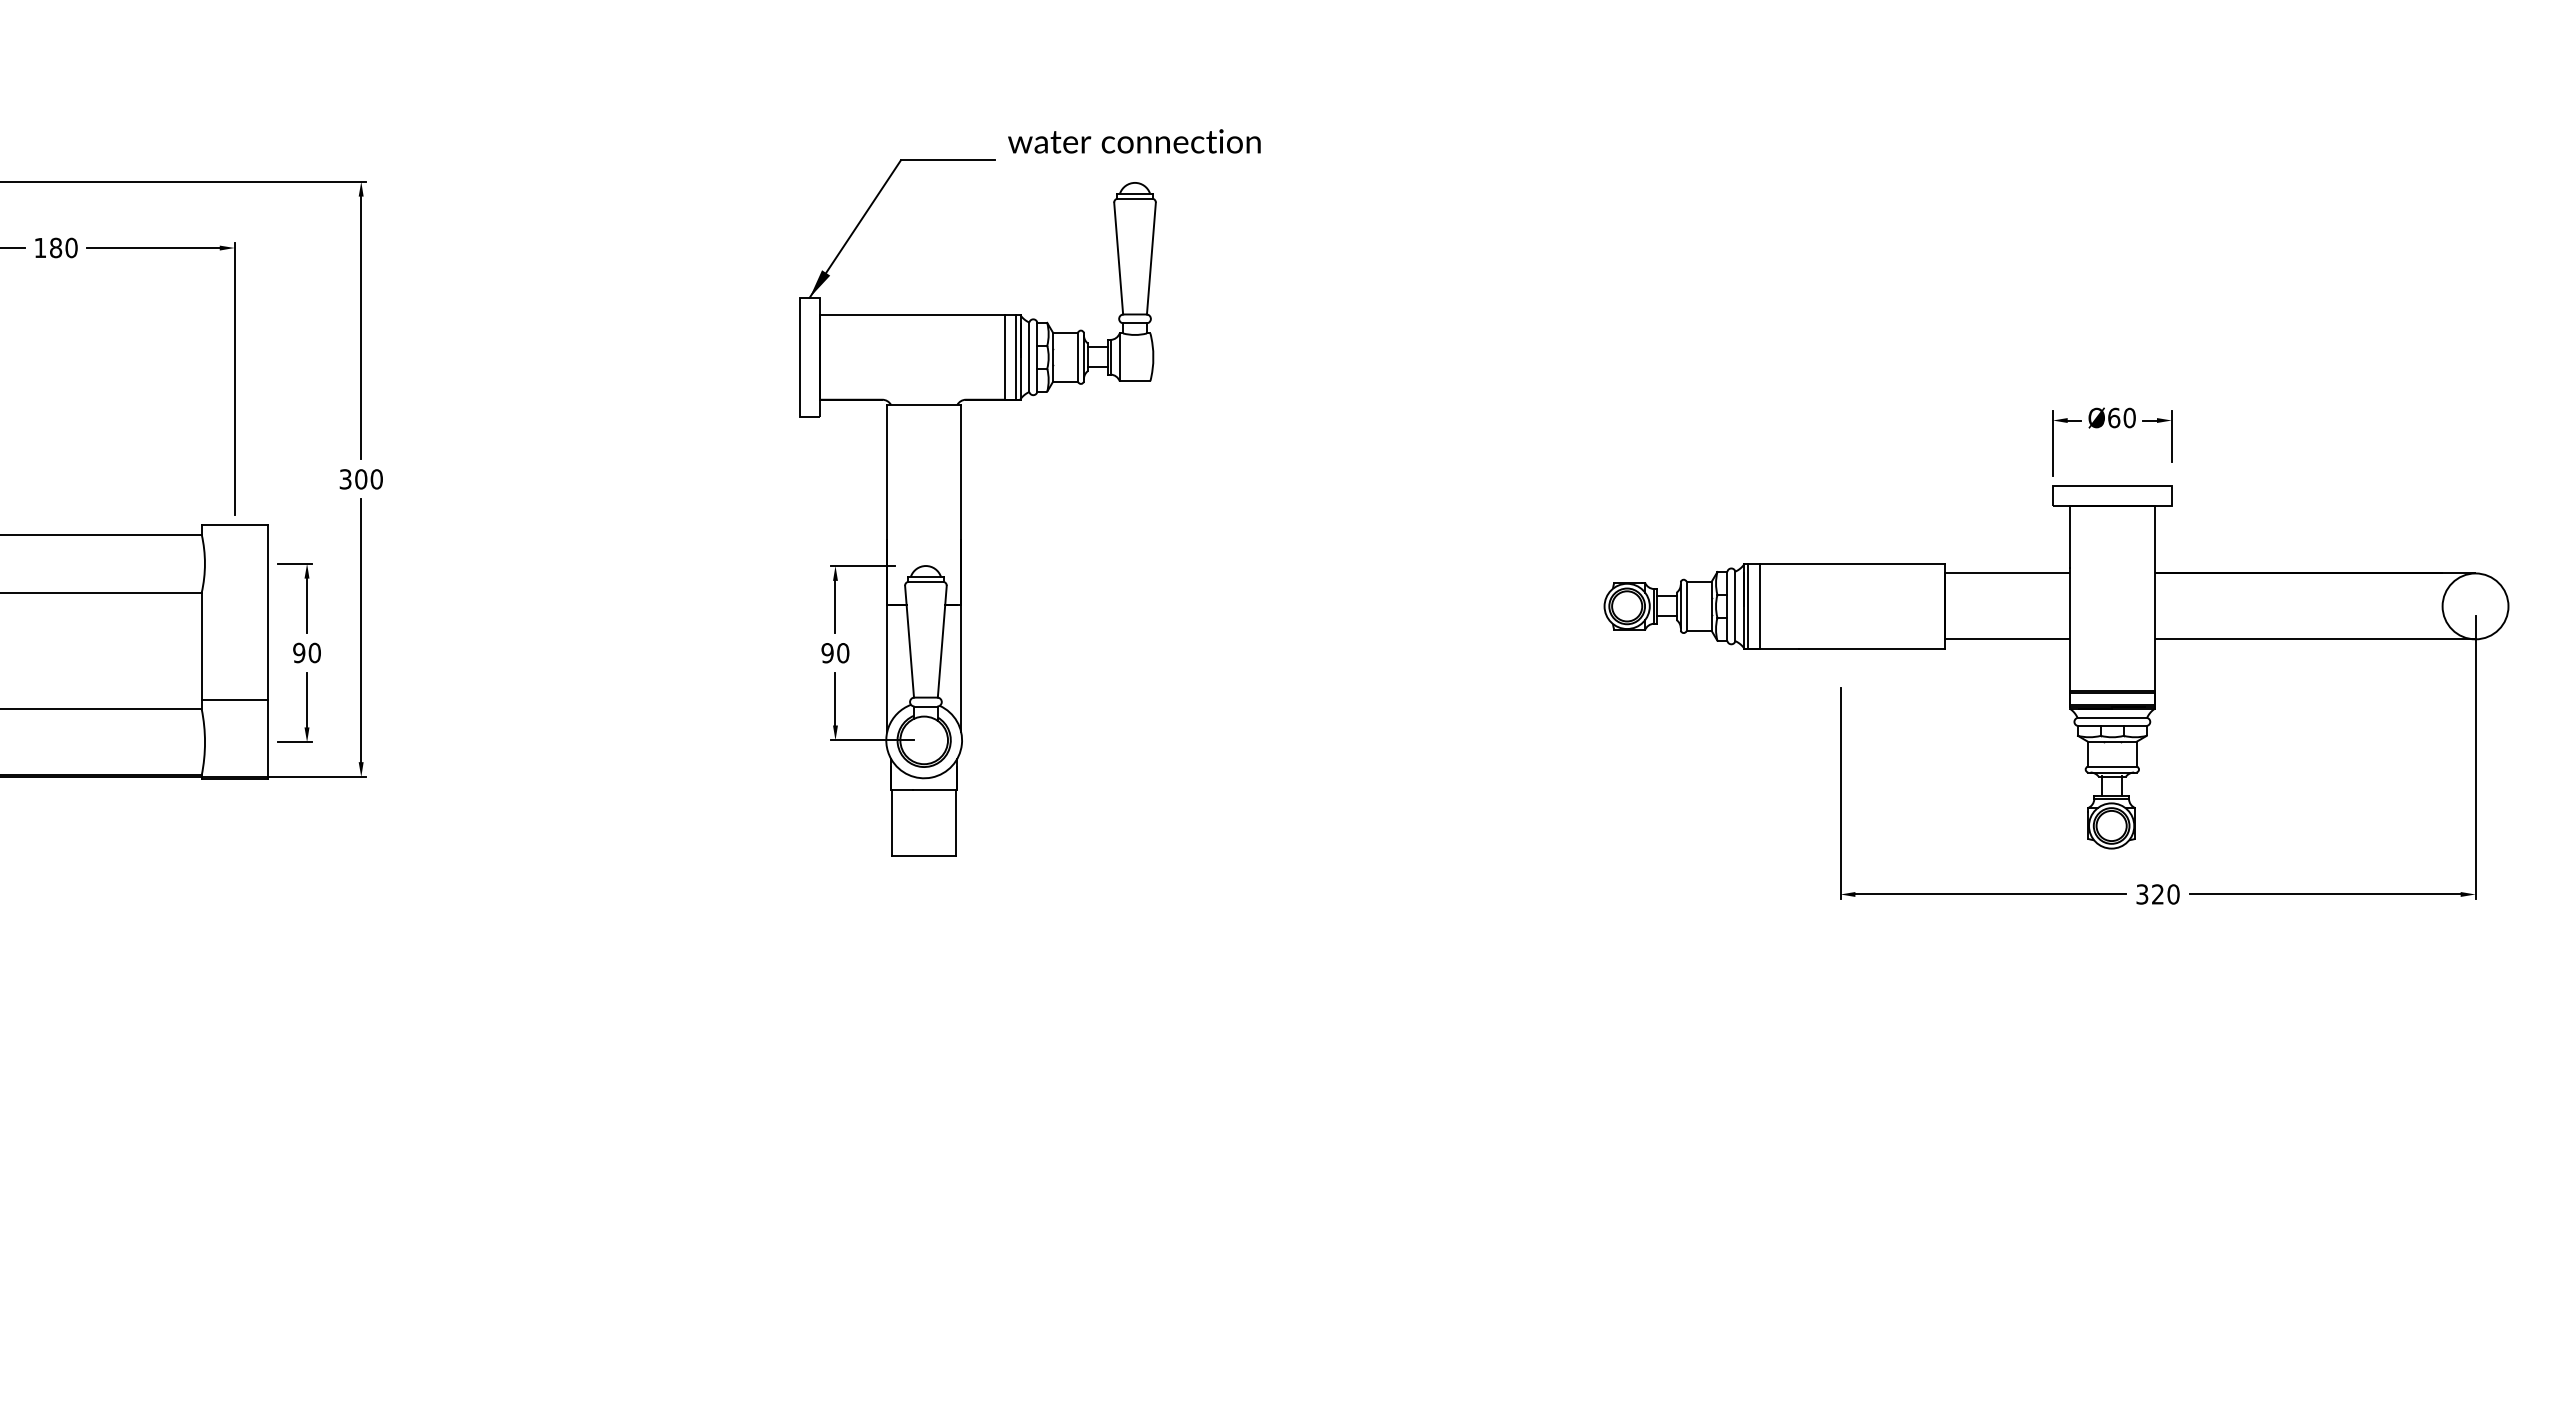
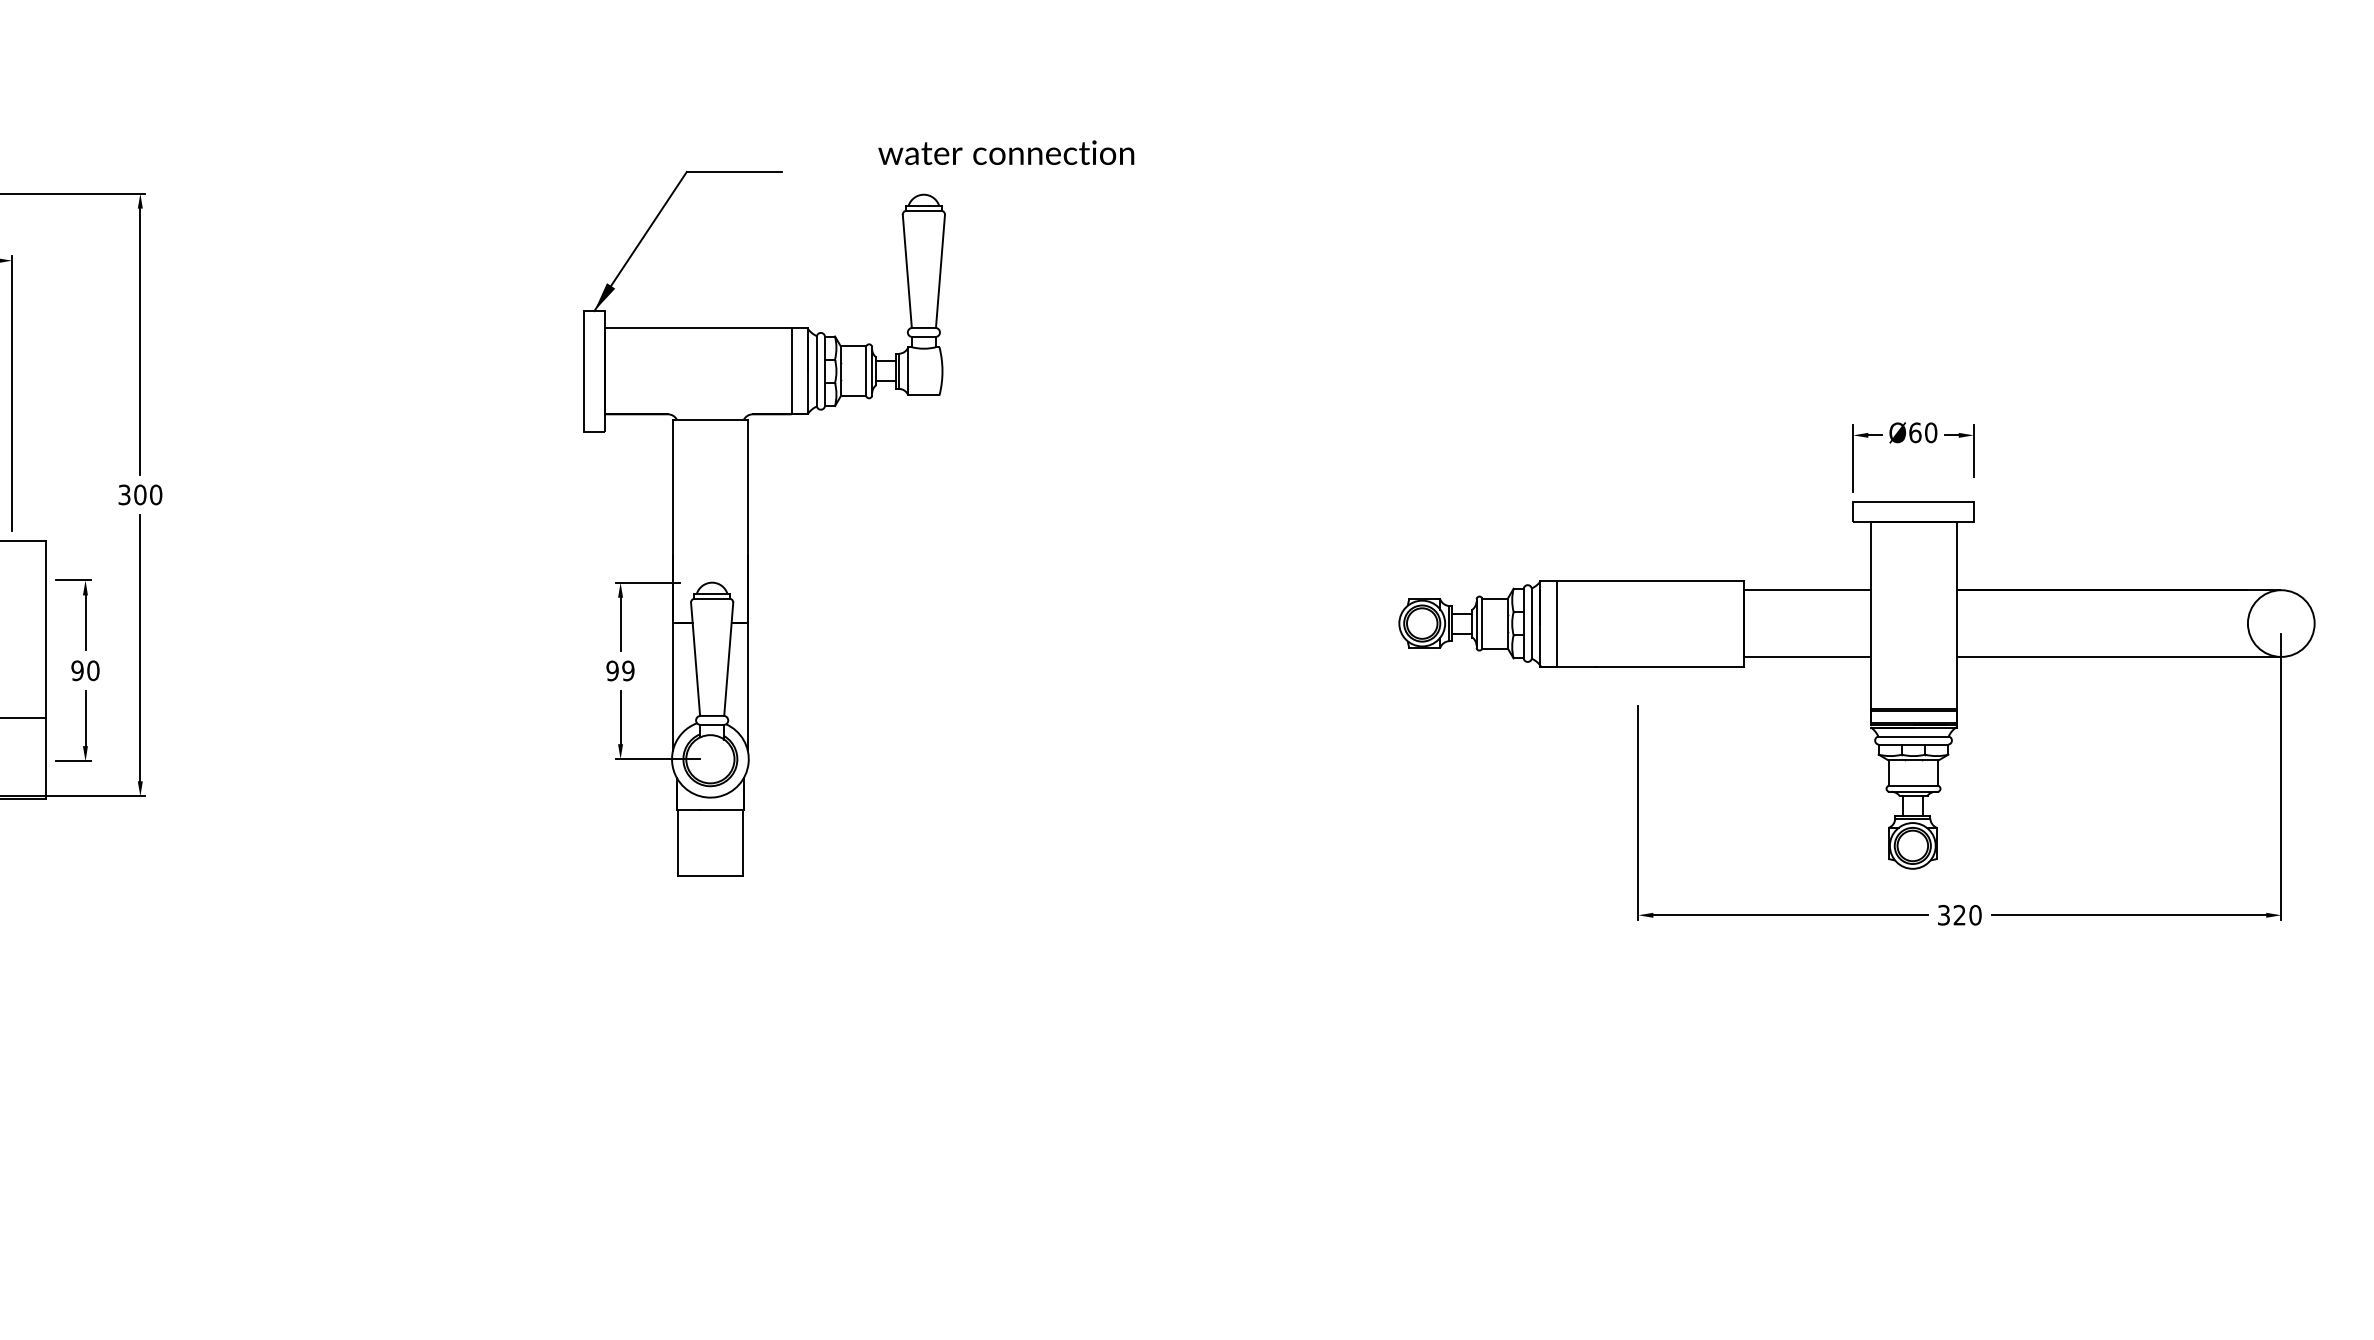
text: (1134, 141) -> (1006, 152), moved
line: (1016, 356) -> (803, 370), removed
line: (1748, 605) -> (1545, 622), removed
text: (843, 653) -> (628, 671), 90 -> 99

